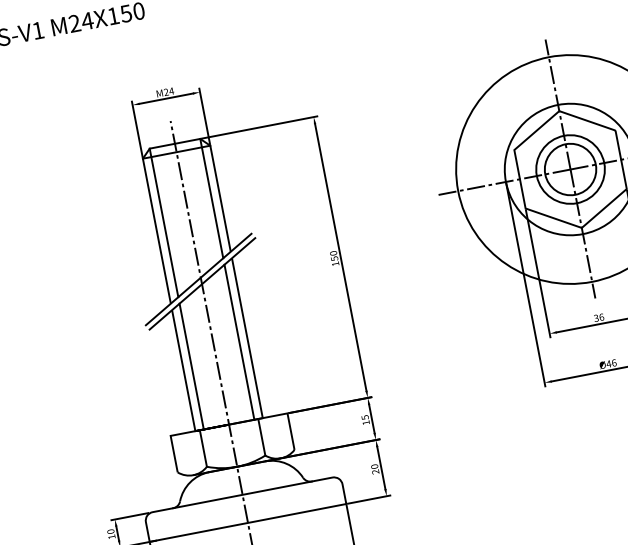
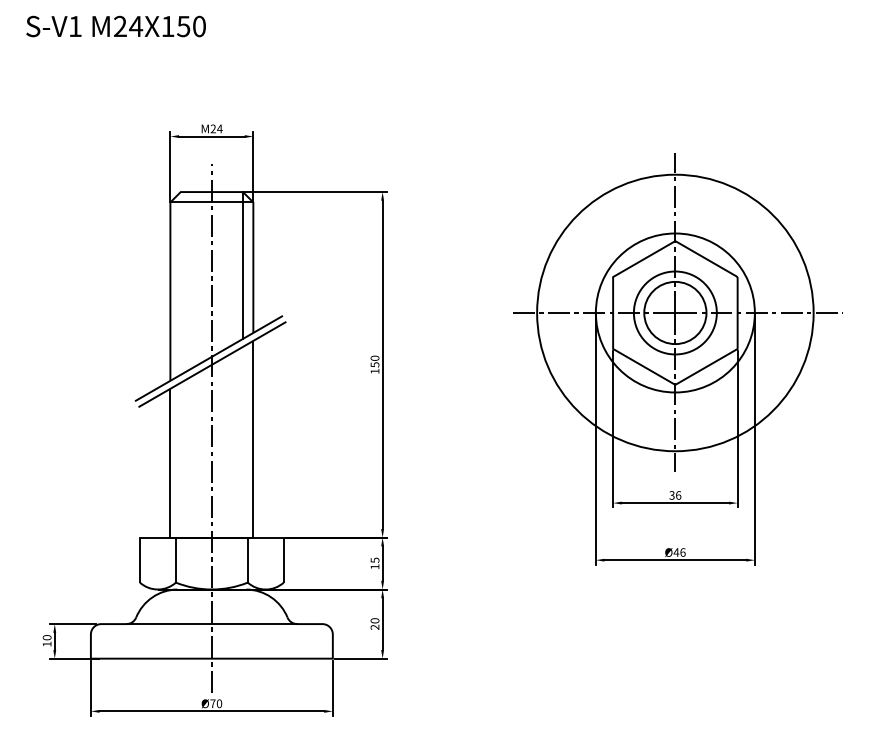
line: (163, 223) -> (180, 283), removed
line: (238, 341) -> (242, 441), removed
line: (191, 366) -> (180, 459), removed

